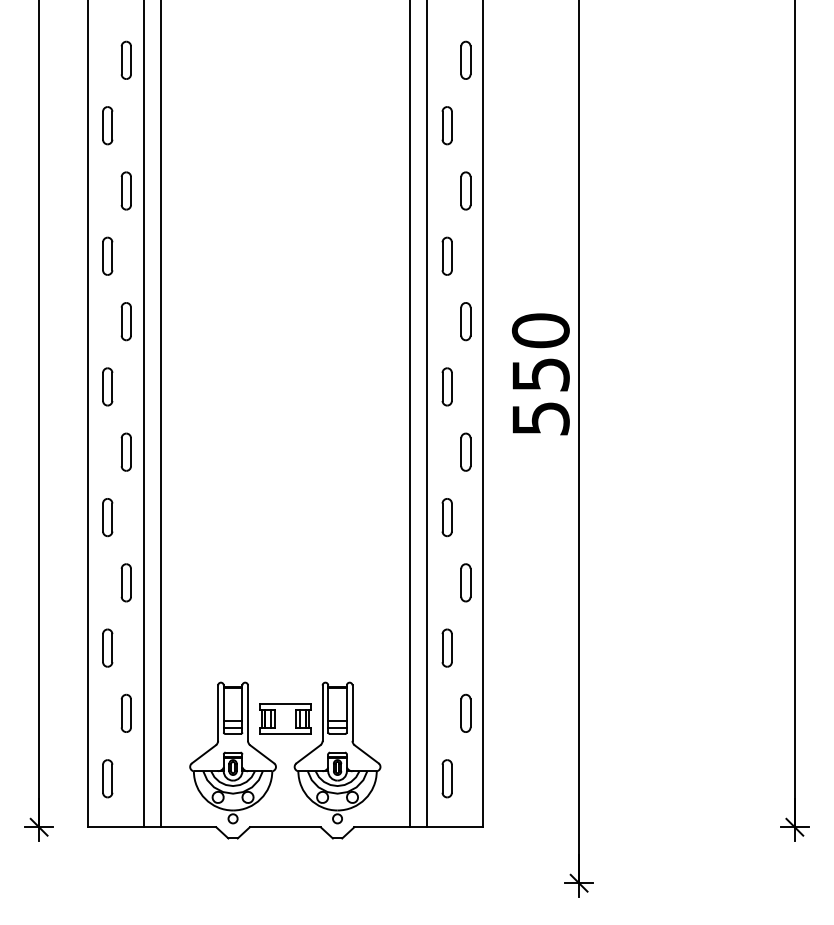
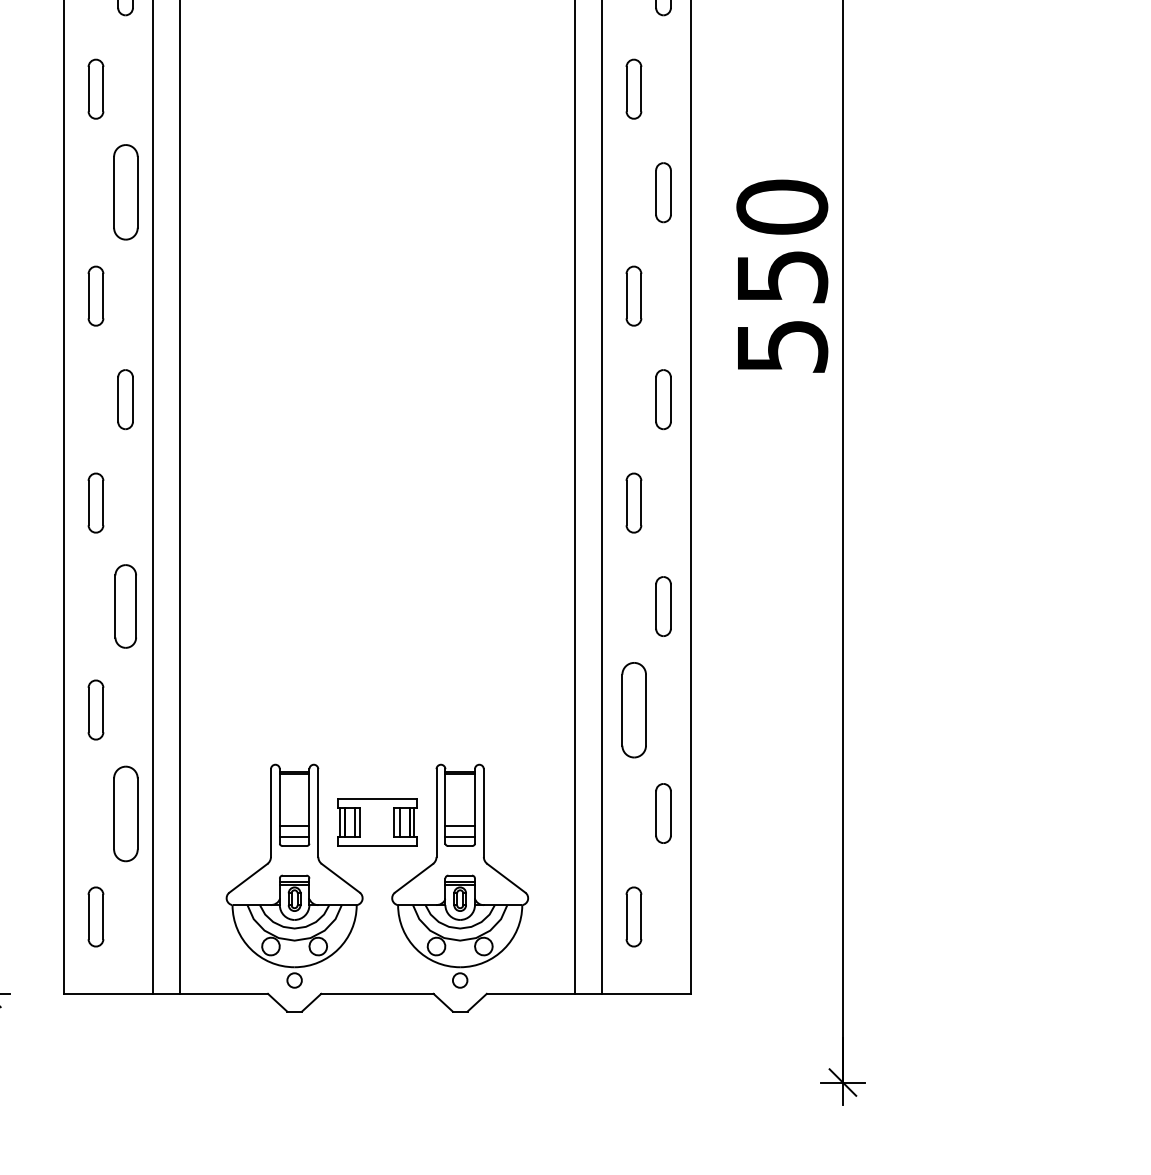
part: (125, 321) -> (124, 192), size x1.6
part: (125, 582) -> (124, 606), size x1.4
part: (446, 647) -> (632, 709), size x1.6
part: (125, 712) -> (124, 812), size x1.6

